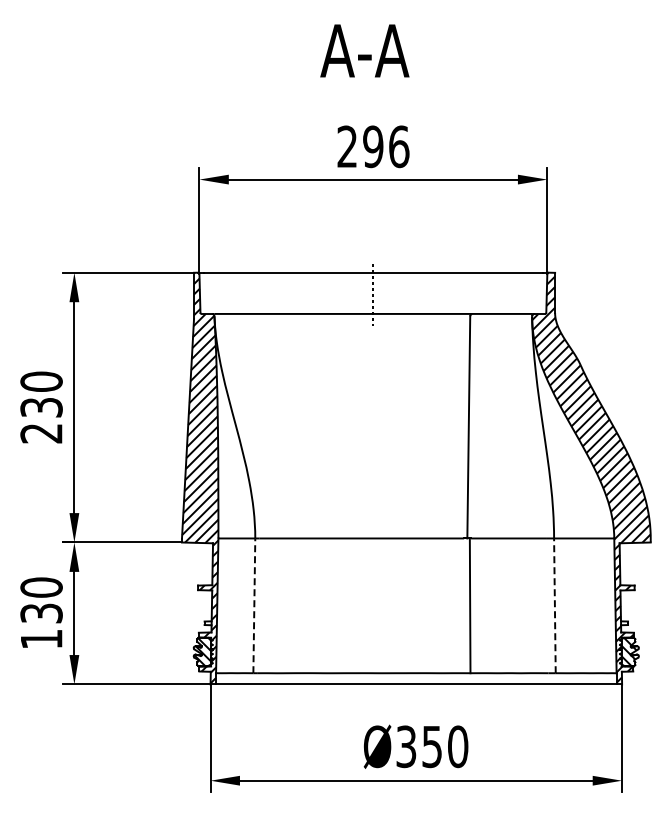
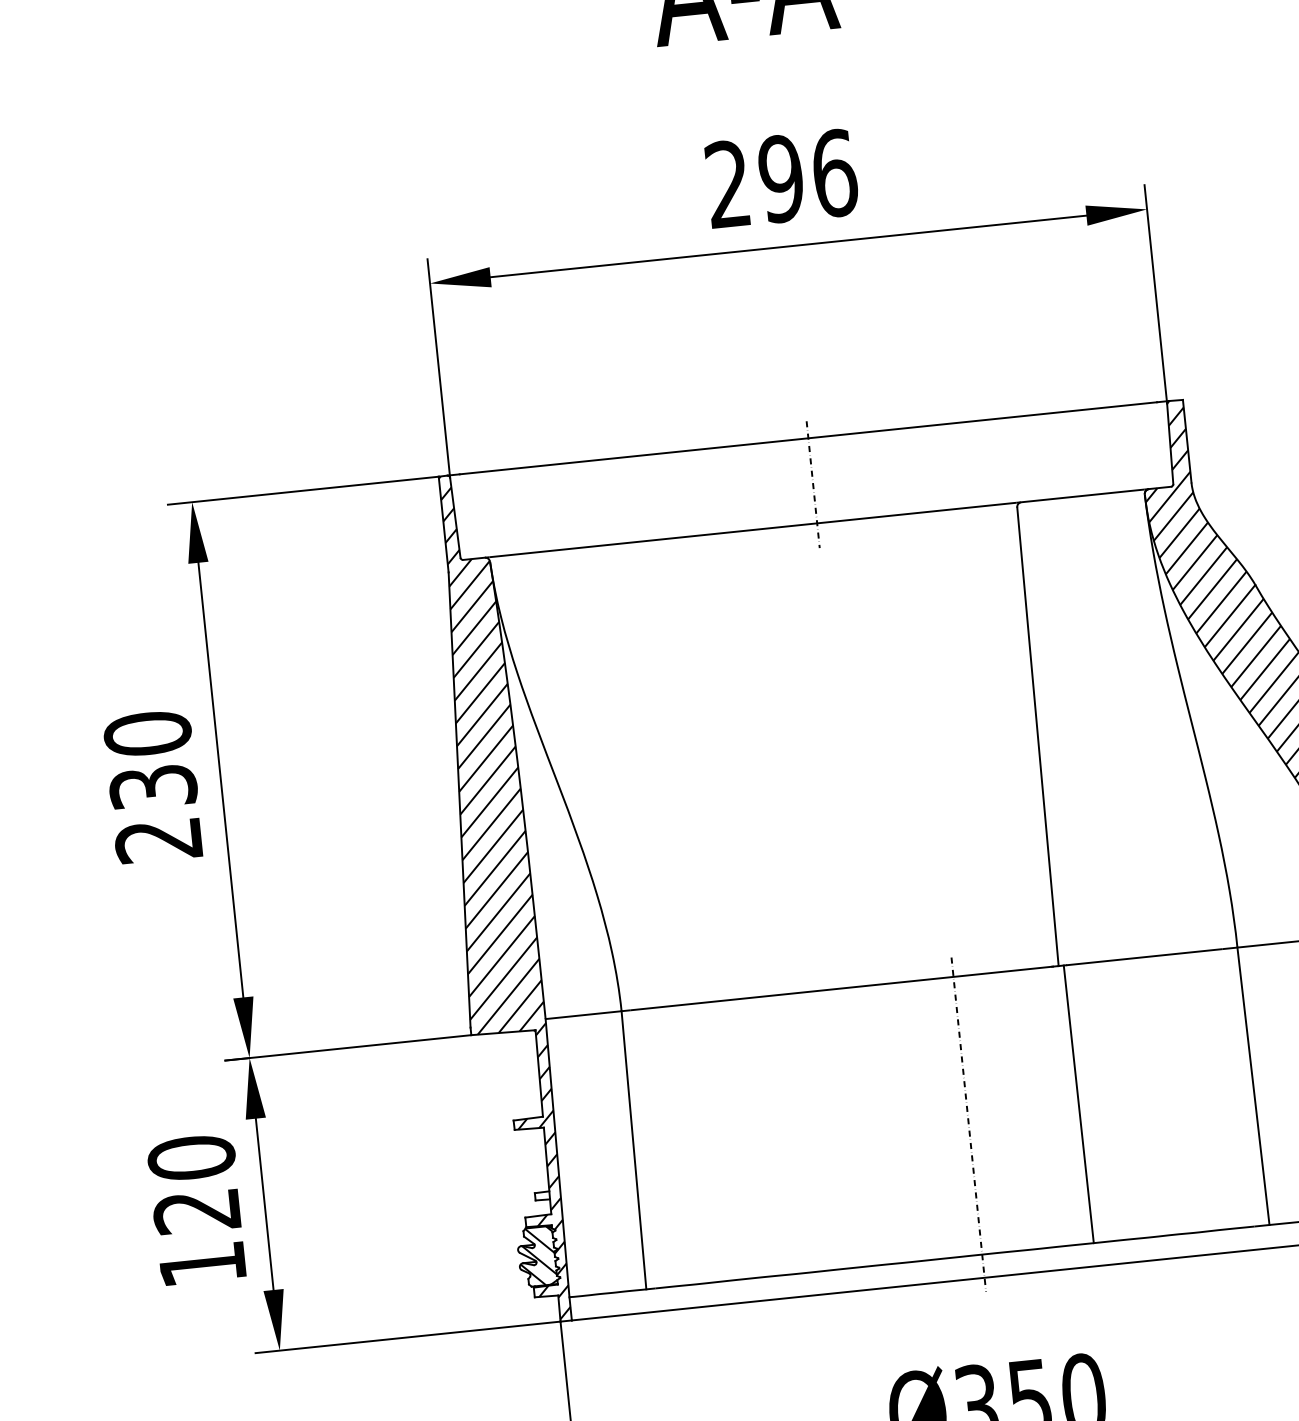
line: (254, 605) -> (634, 1149), dashed -> solid
line: (554, 605) -> (1252, 1085), dashed -> solid
line: (416, 610) -> (969, 1125), added
text: (41, 613) -> (196, 1211), 130 -> 120

